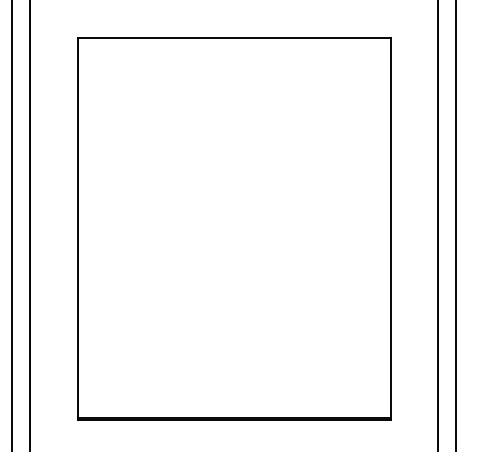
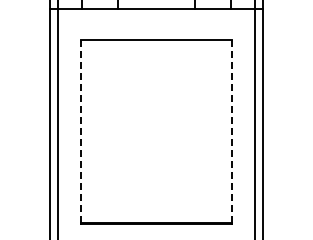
line: (78, 229) -> (81, 132), solid -> dashed
line: (390, 229) -> (231, 132), solid -> dashed

